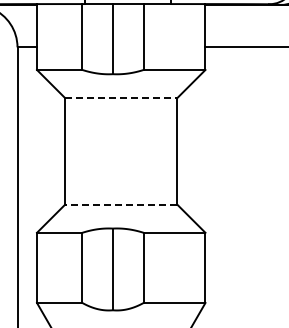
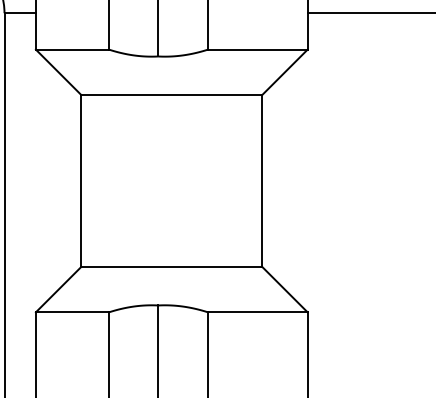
line: (121, 98) -> (172, 95), dashed -> solid
line: (120, 204) -> (170, 266), dashed -> solid

